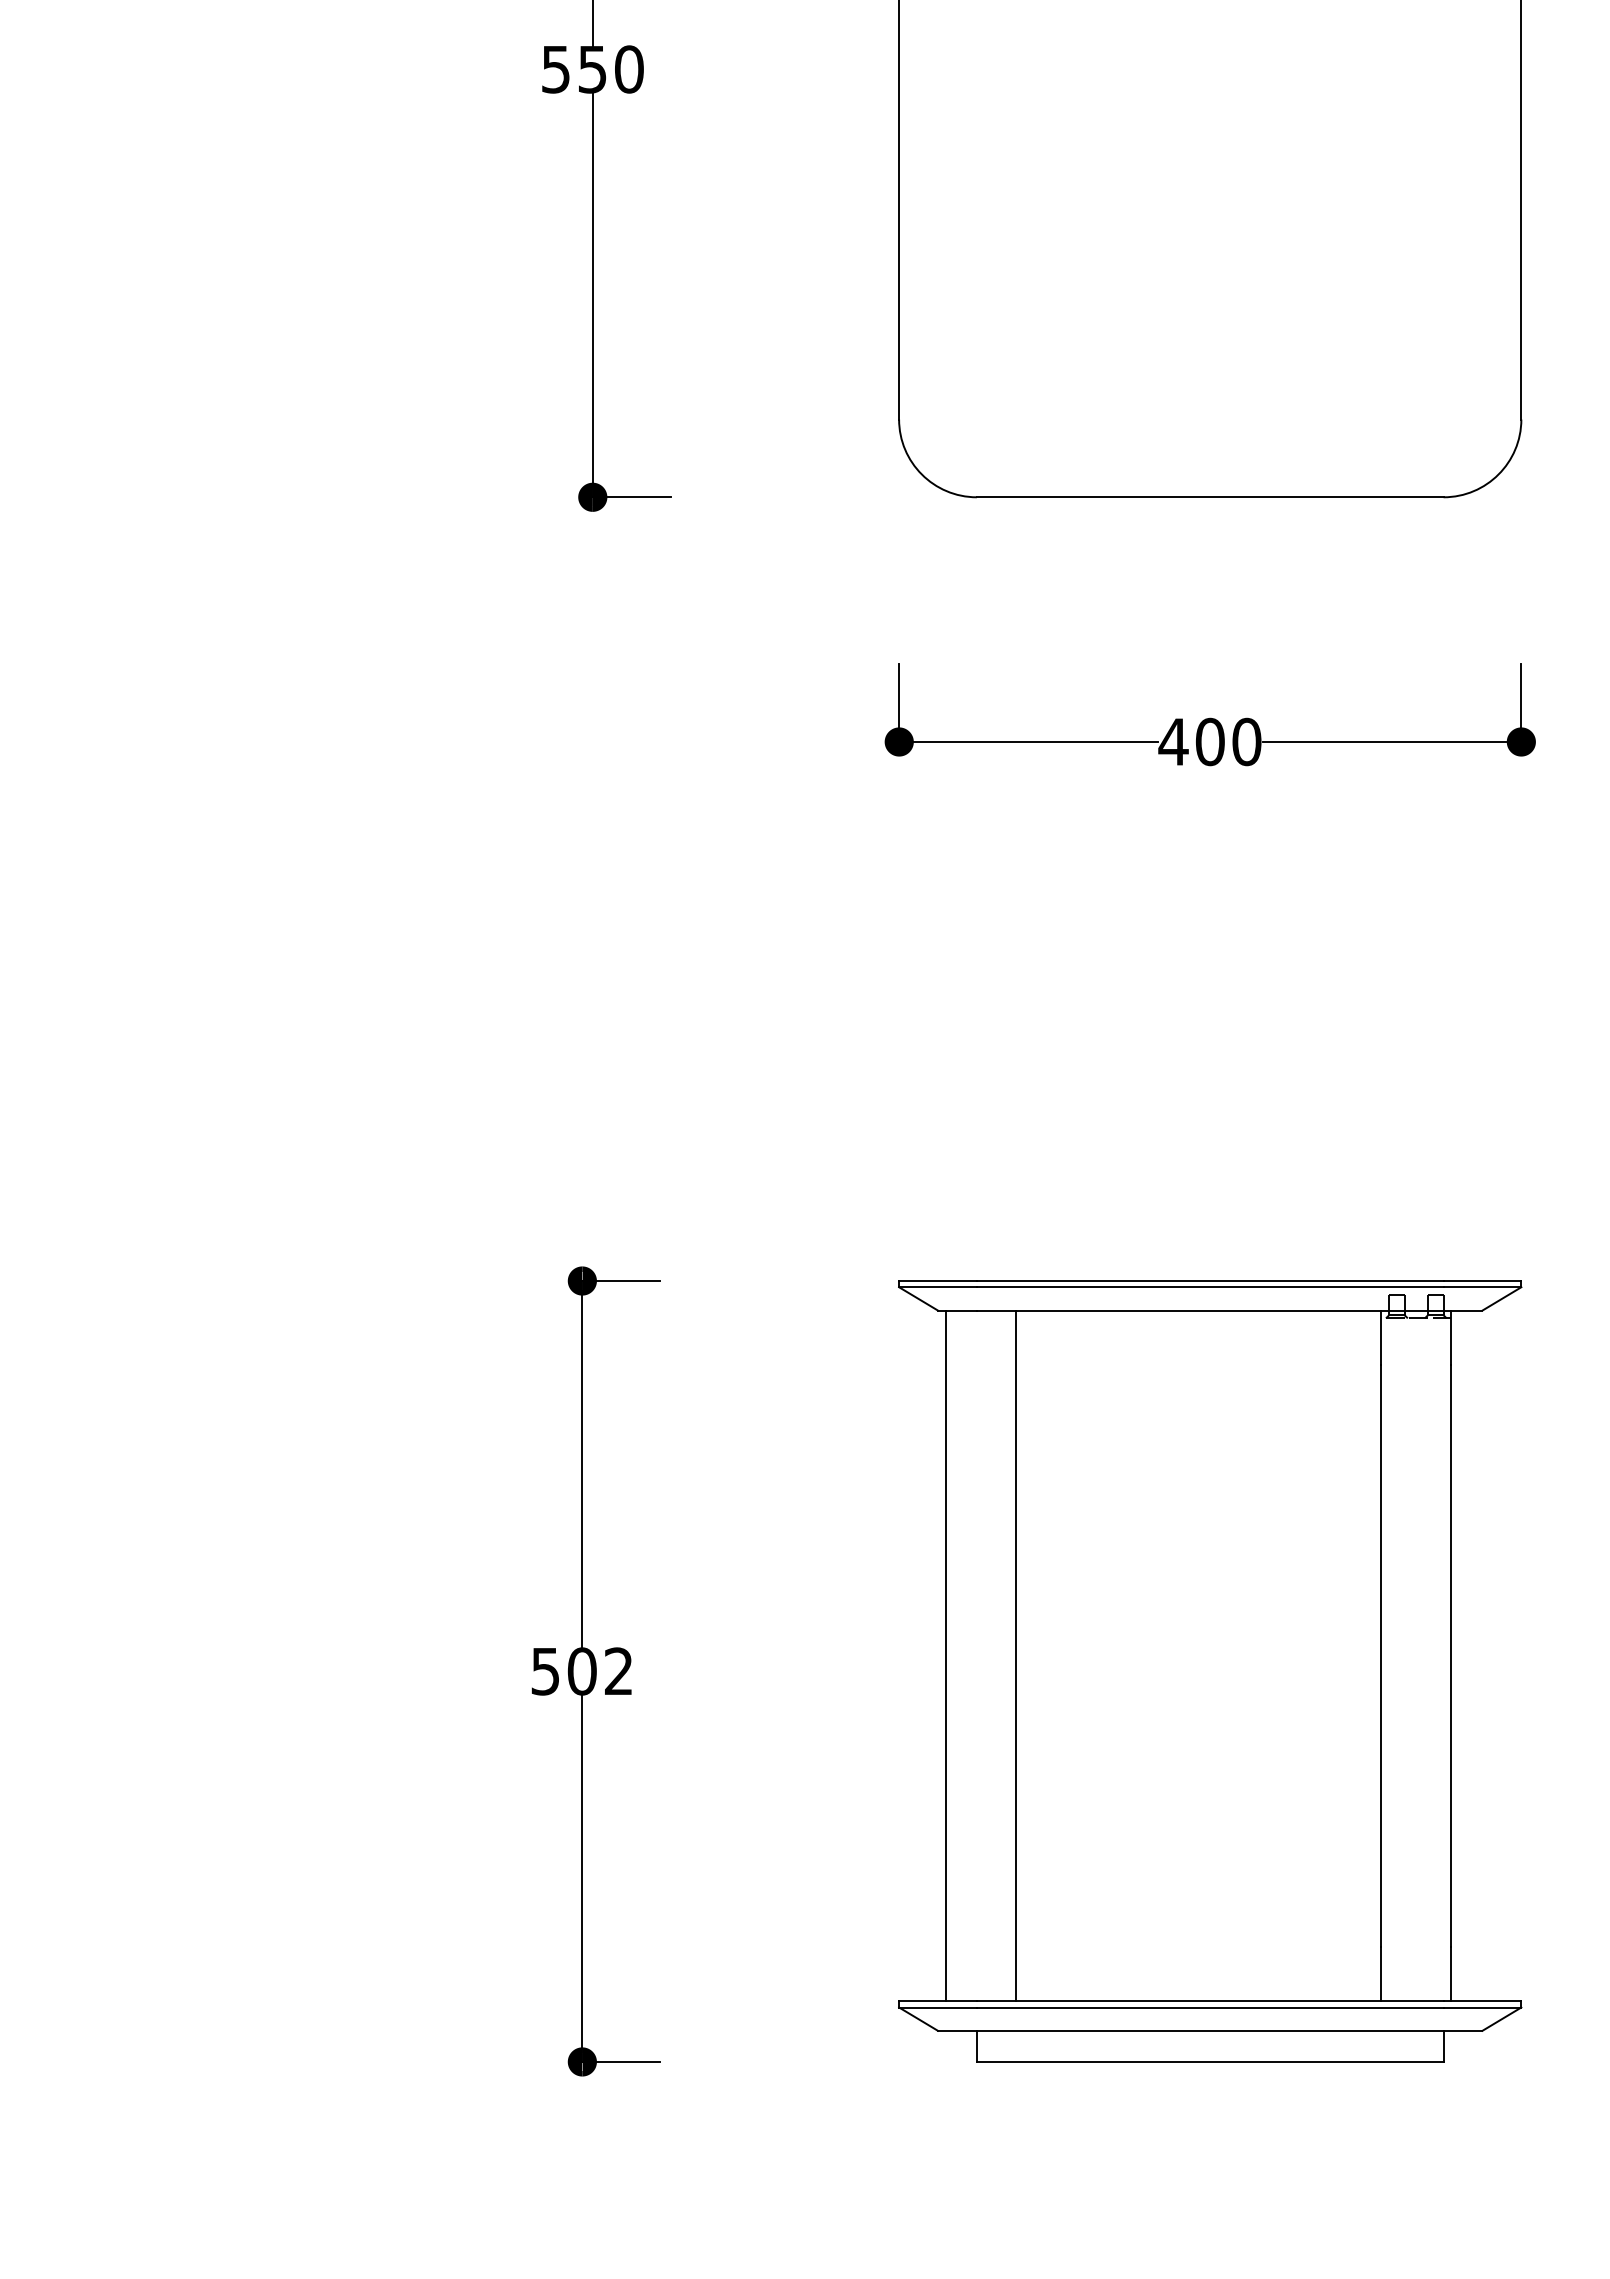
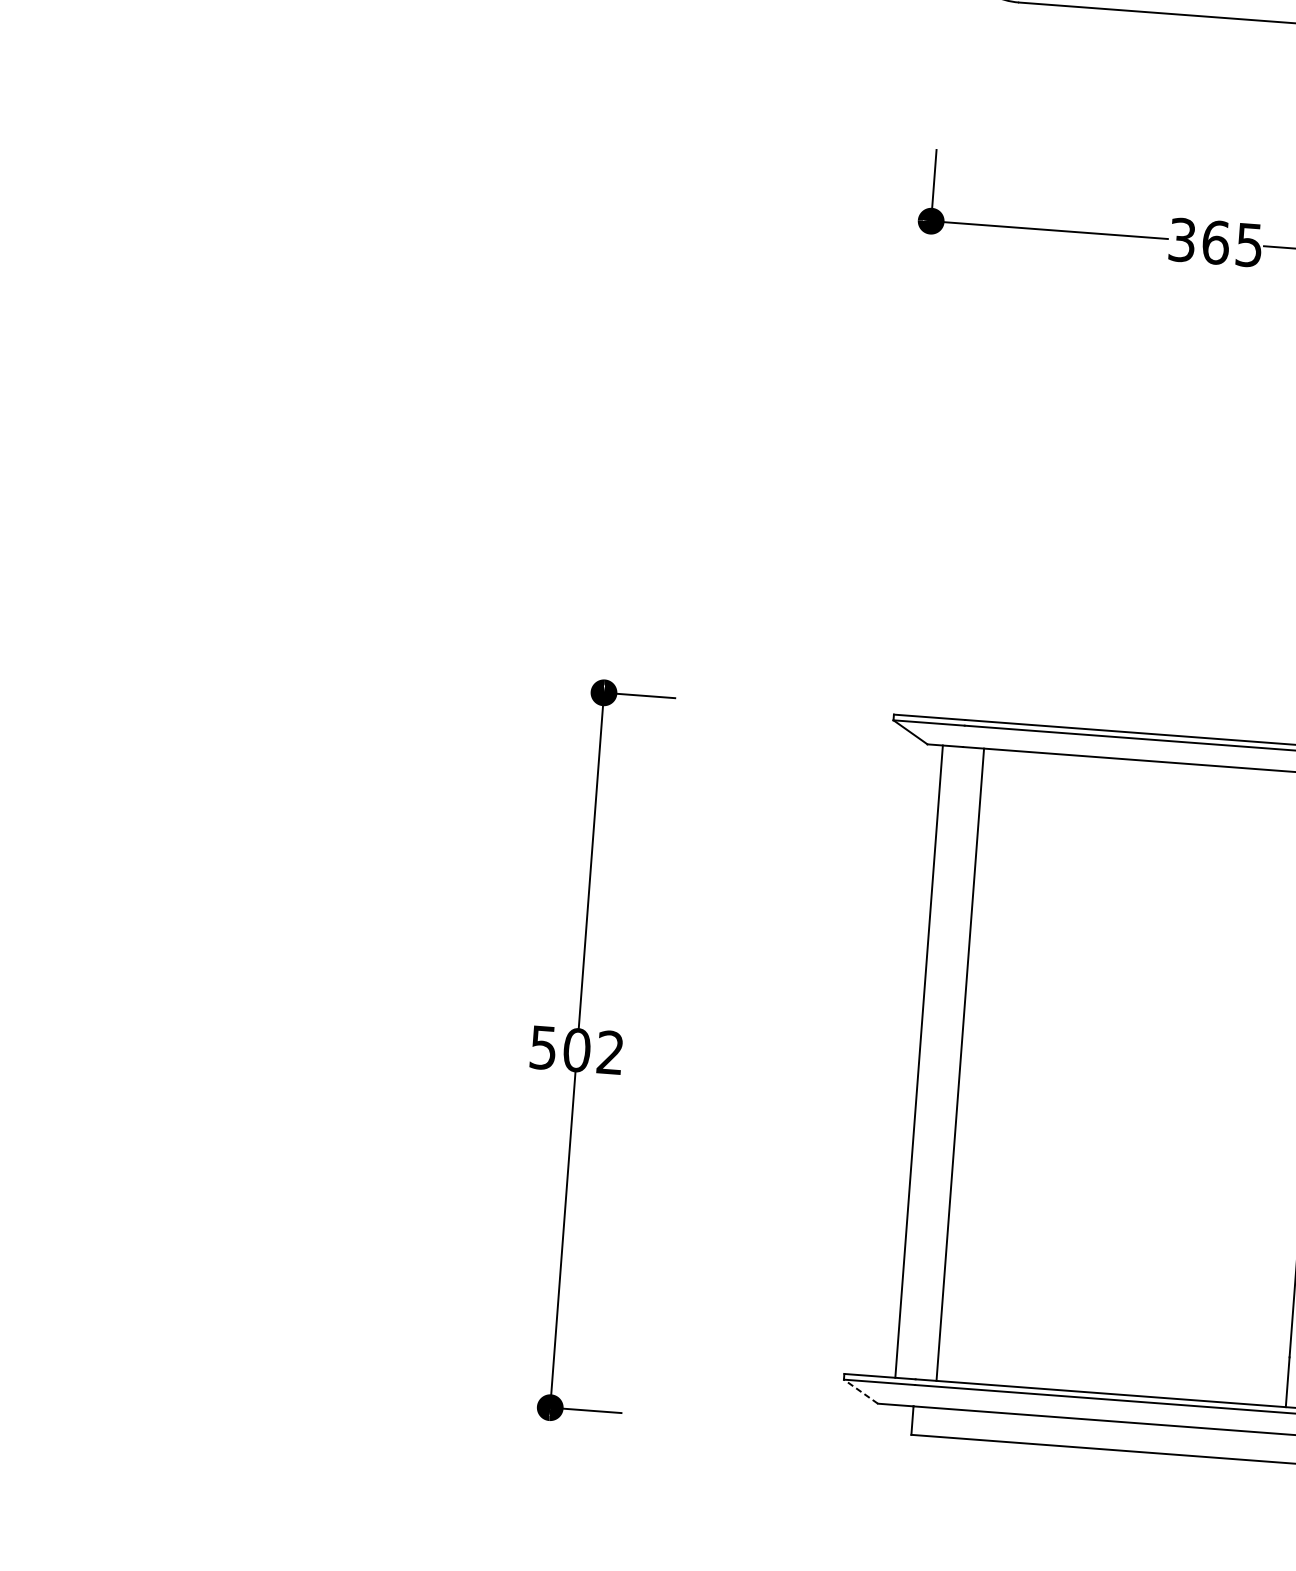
text: (1209, 741) -> (1215, 242), 400 -> 365
line: (945, 1655) -> (960, 1064), moved
line: (1015, 1655) -> (918, 1061), moved
line: (918, 2019) -> (860, 1391), solid -> dashed

